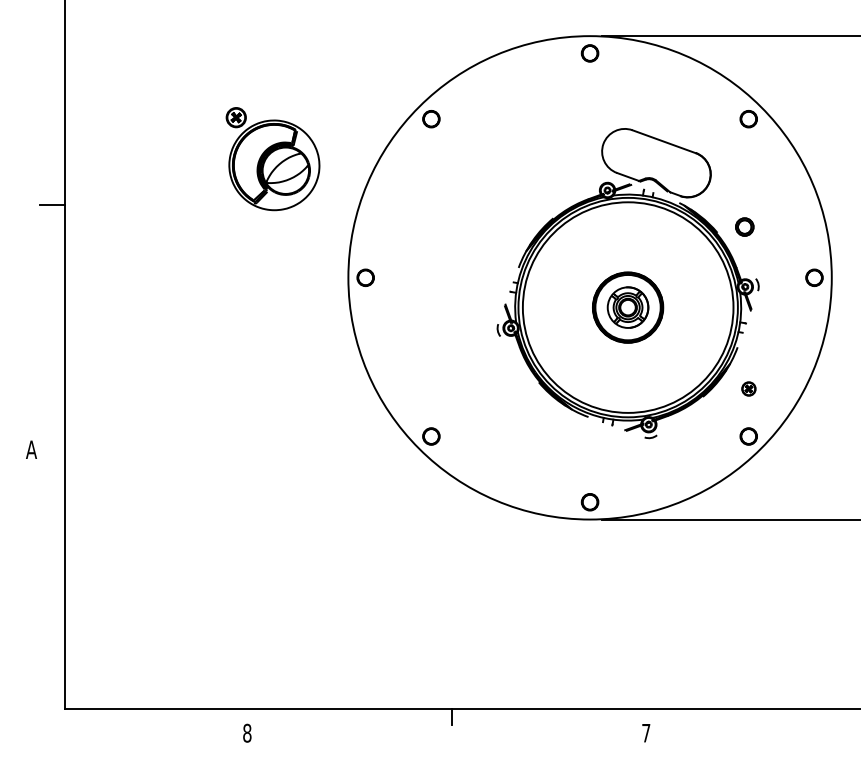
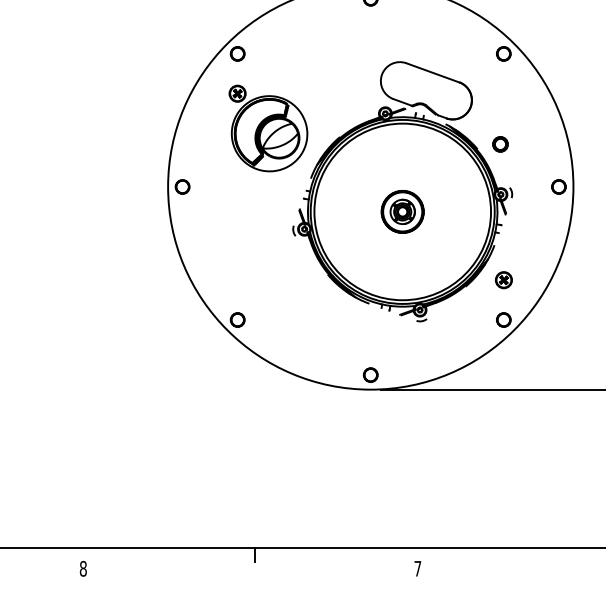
part: (272, 159) -> (267, 128), moved
part: (628, 307) -> (402, 211), size x0.71
part: (748, 388) -> (503, 279), size x1.43

